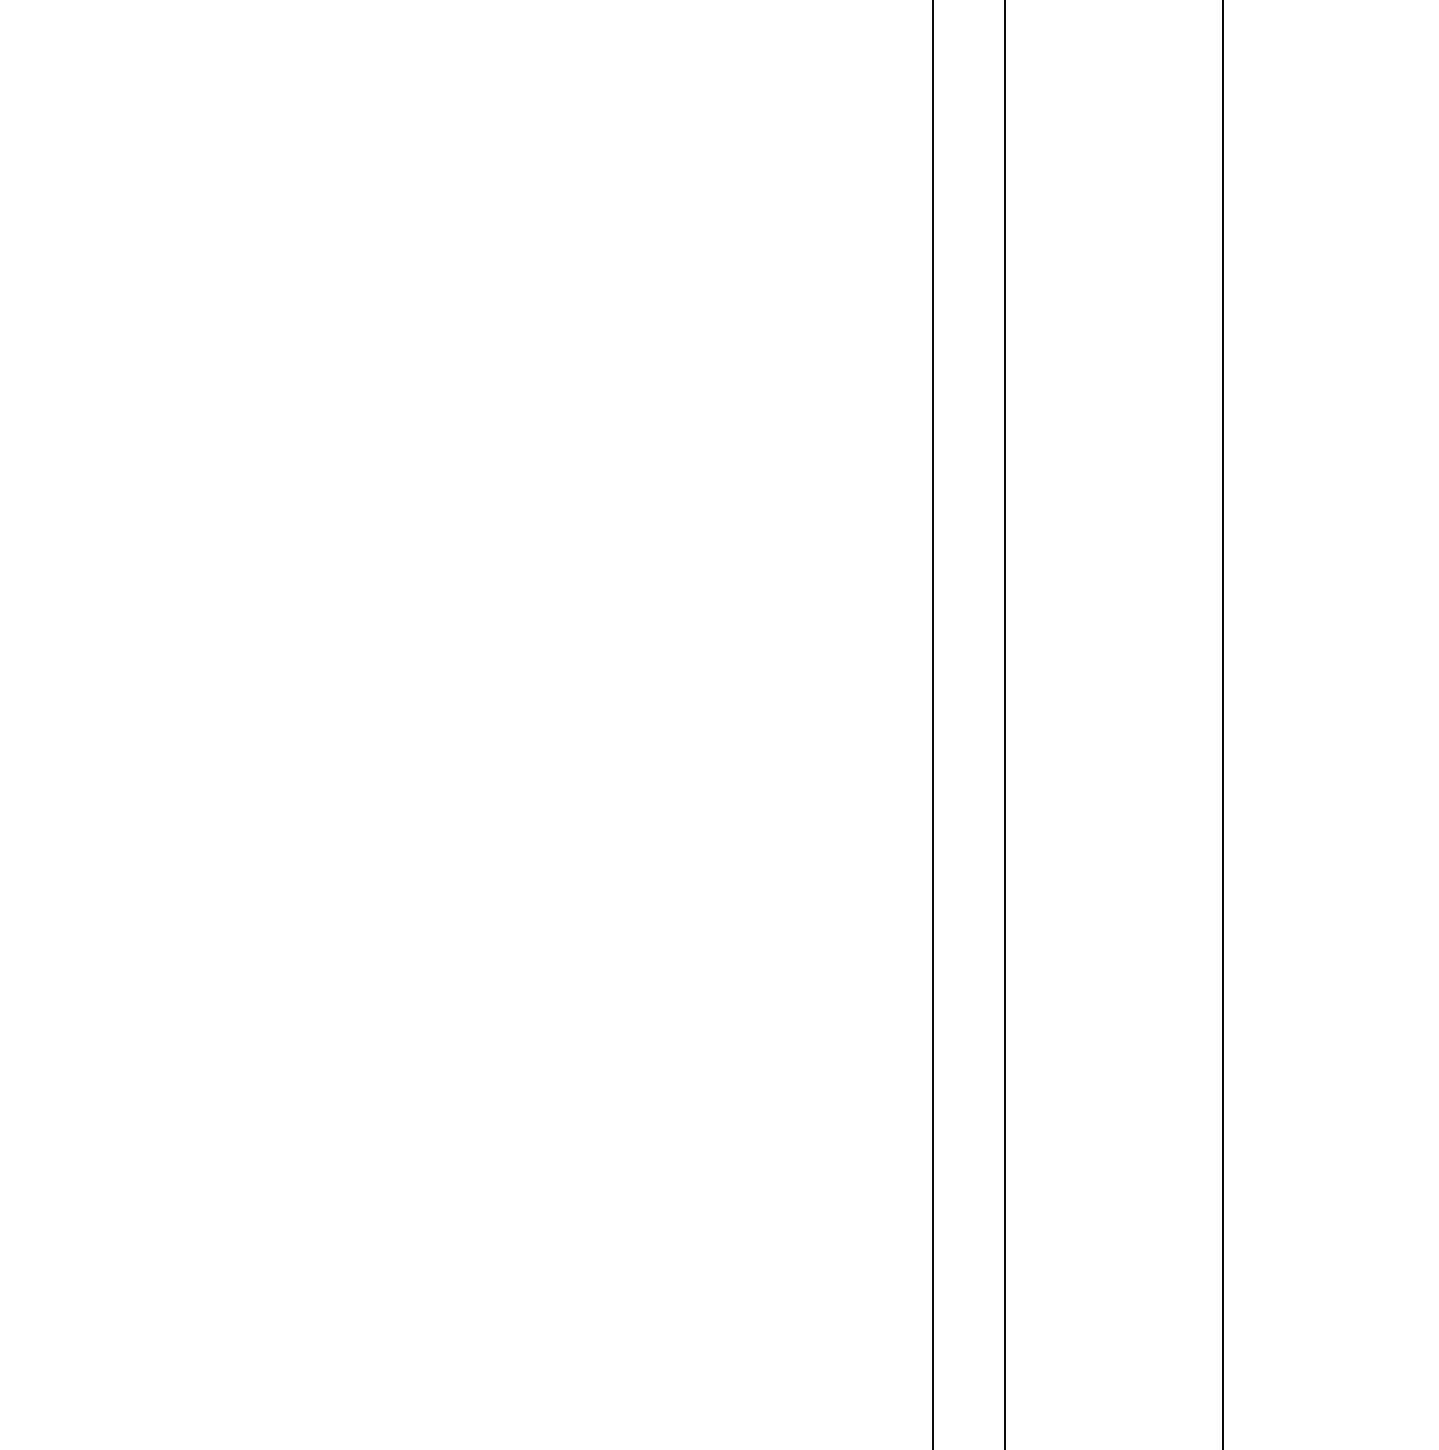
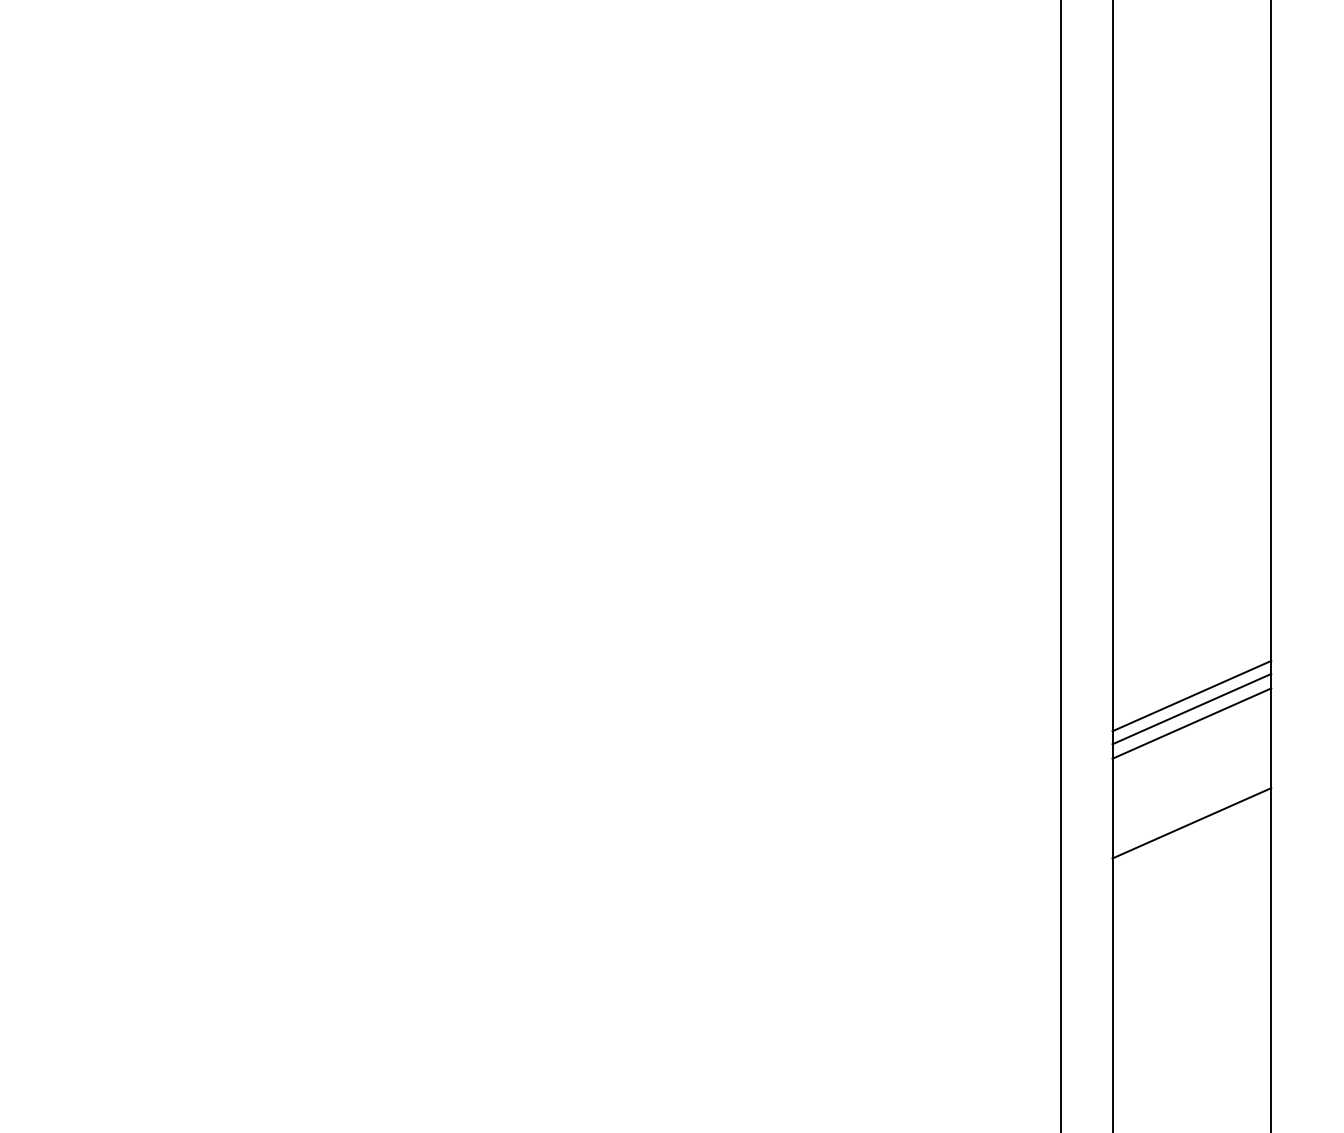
line: (1113, 752) -> (1191, 695), added
line: (1113, 770) -> (1191, 708), added
line: (1113, 791) -> (1191, 723), added
line: (1113, 928) -> (1191, 823), added

